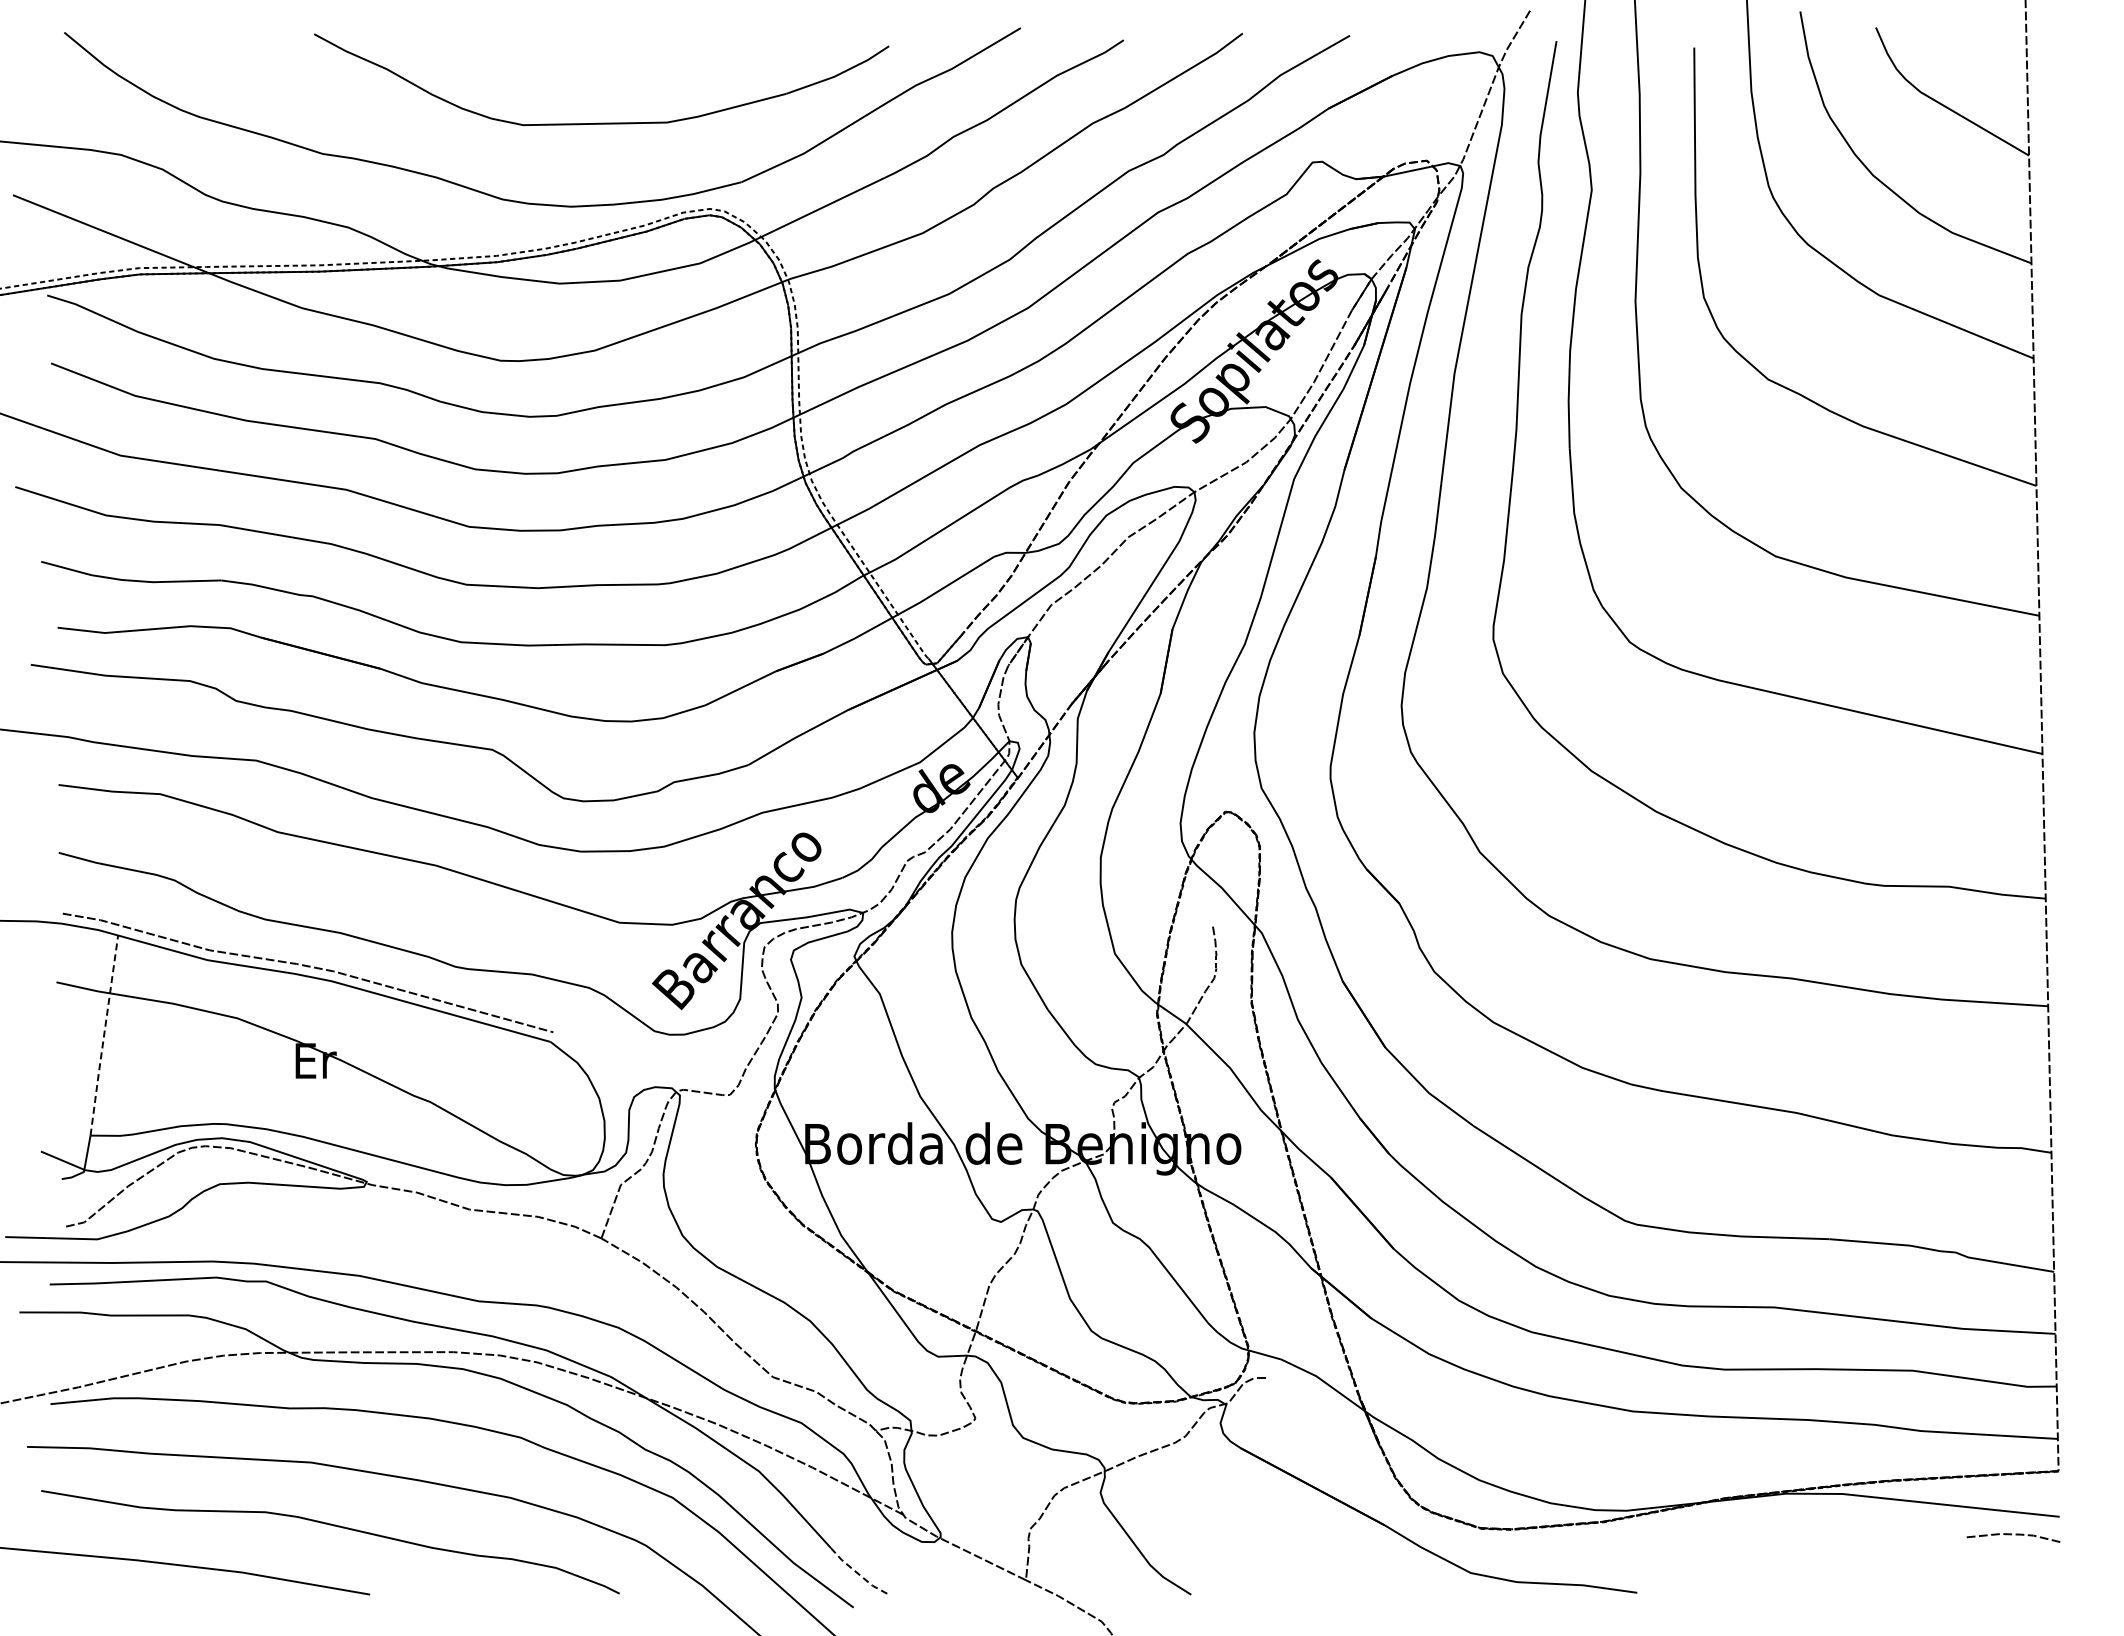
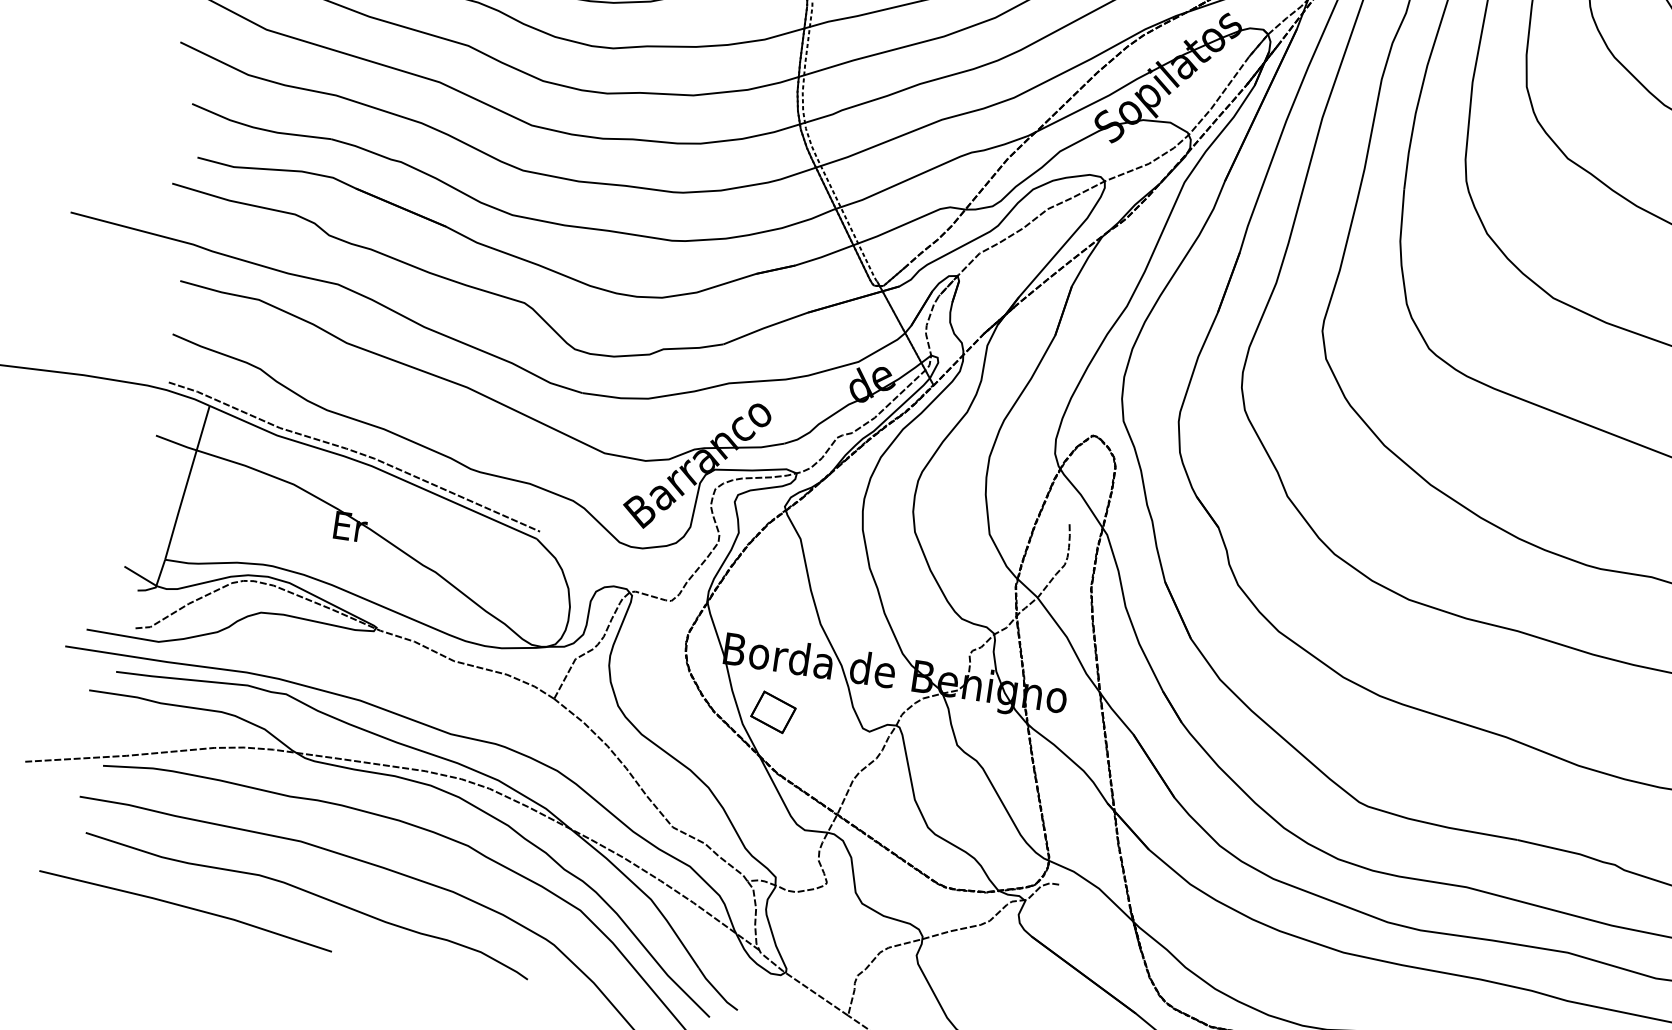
line: (103, 1036) -> (186, 483), dashed -> solid
part: (877, 1215) -> (773, 712), added
line: (857, 1573) -> (716, 991), dashed -> solid

